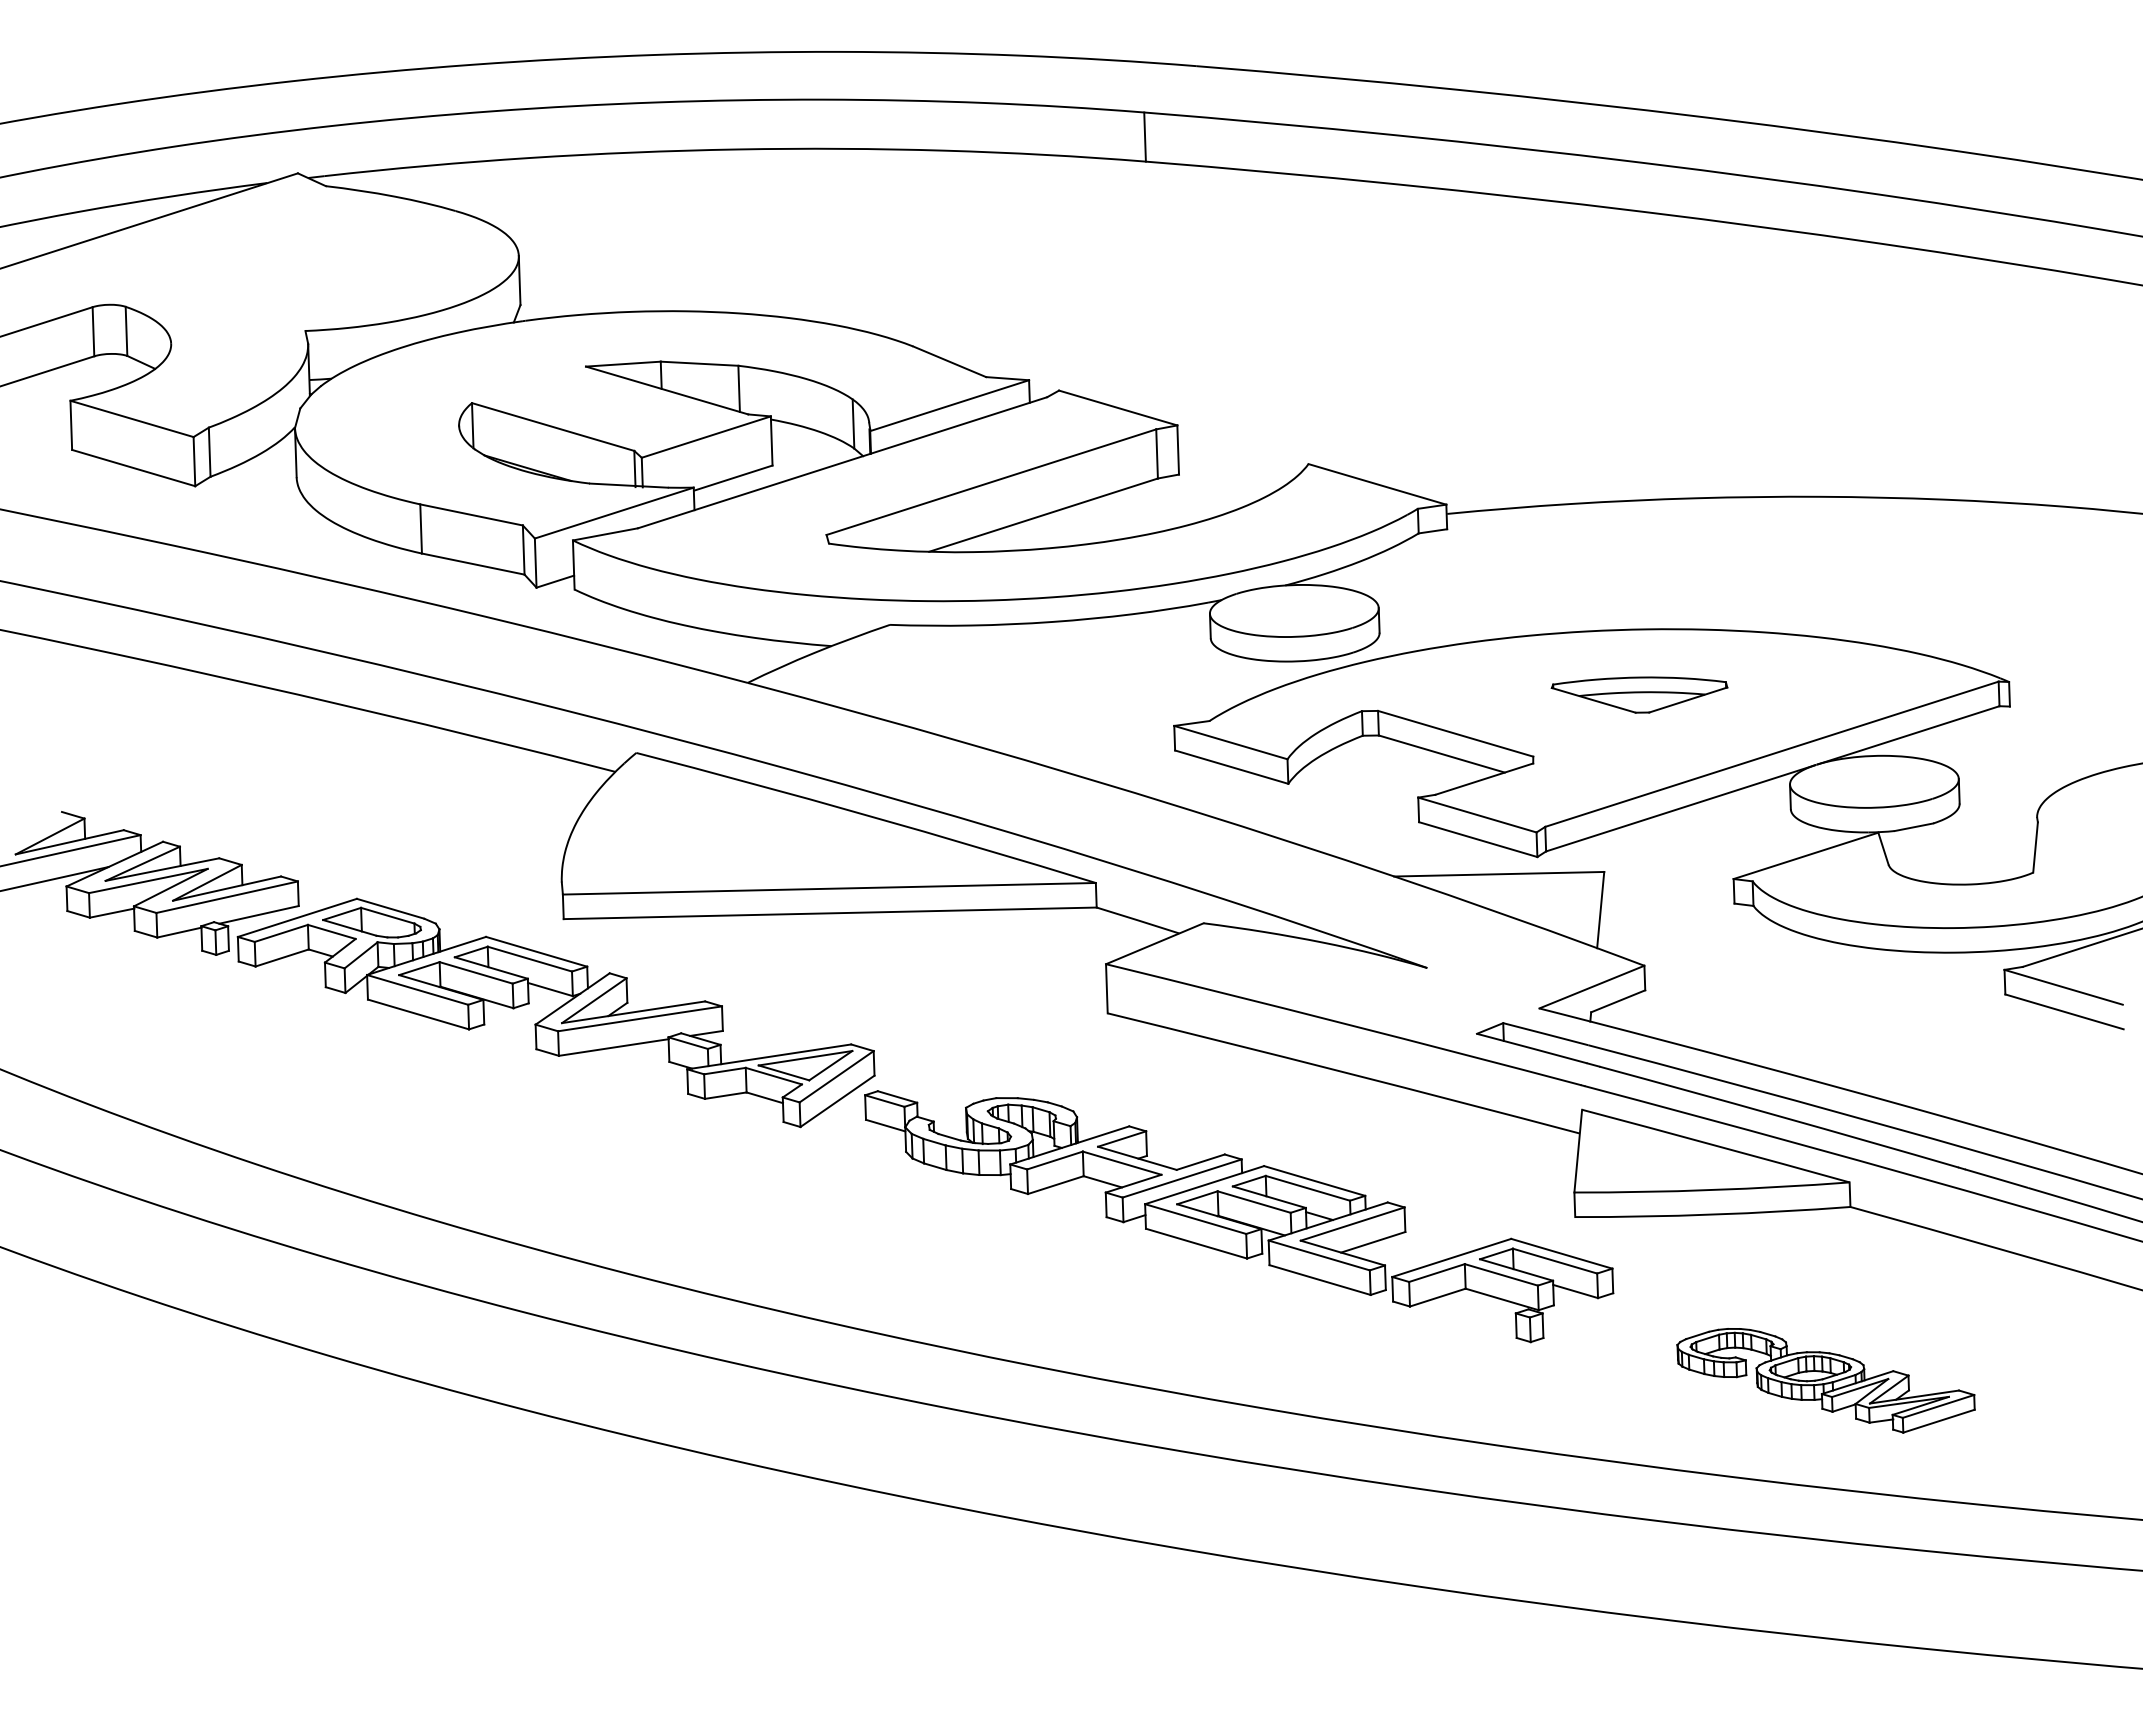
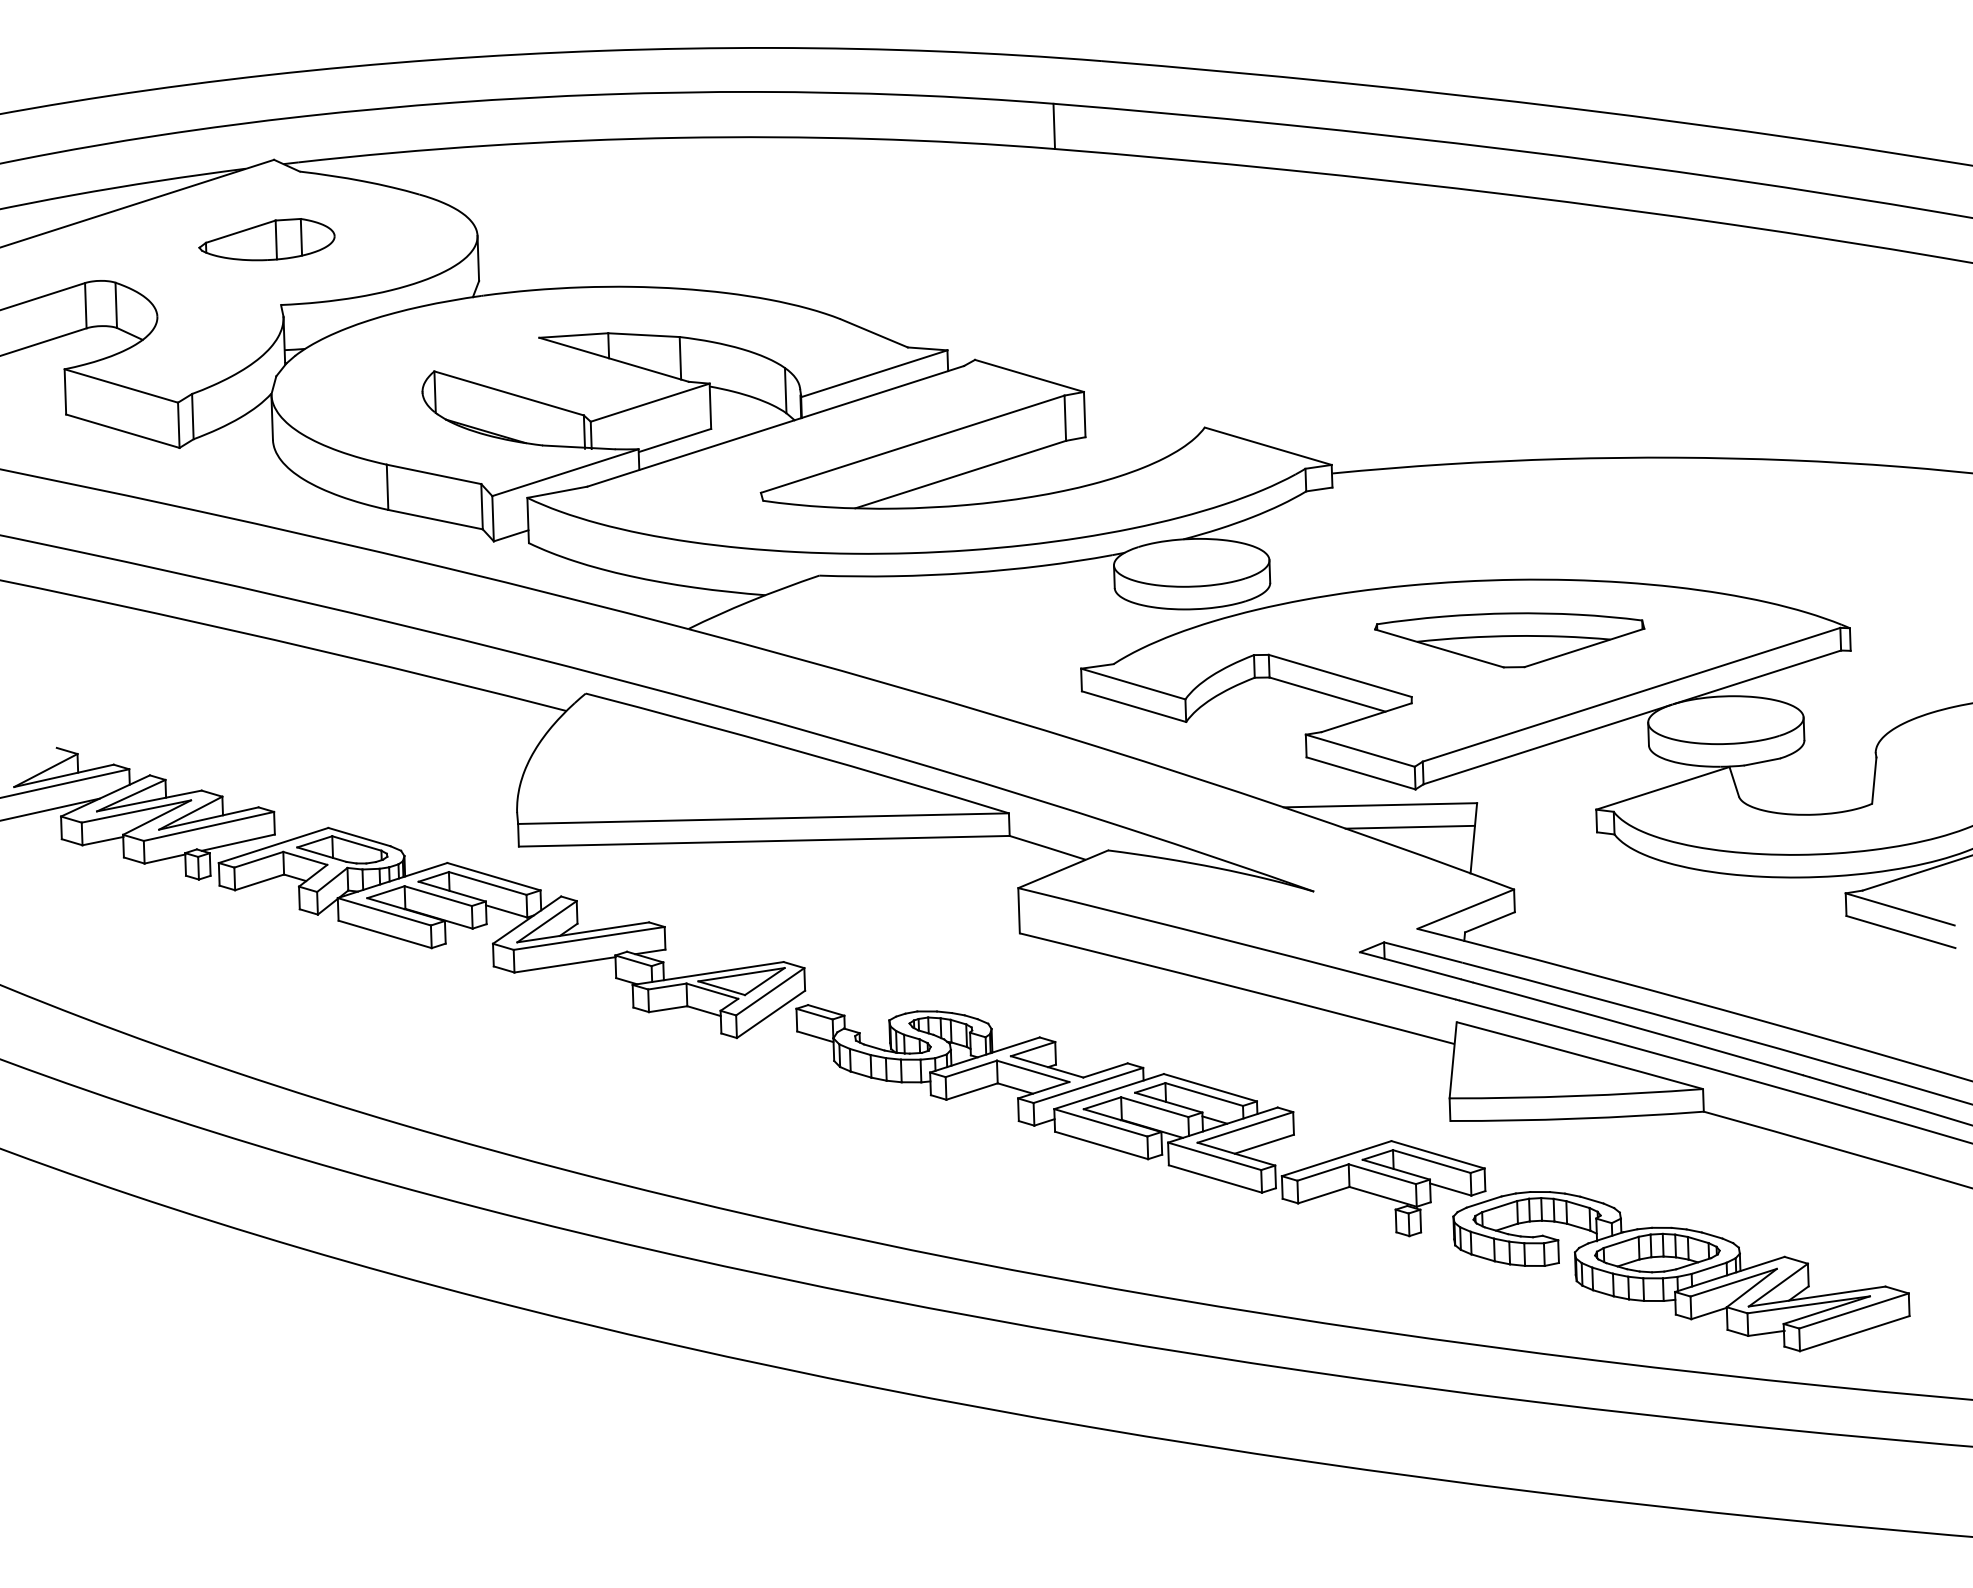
part: (289, 259) -> (266, 239), added
part: (1639, 694) -> (1509, 639), size x1.67
line: (1531, 897) -> (1410, 826), added
part: (1825, 1380) -> (1680, 1271), size x1.67

